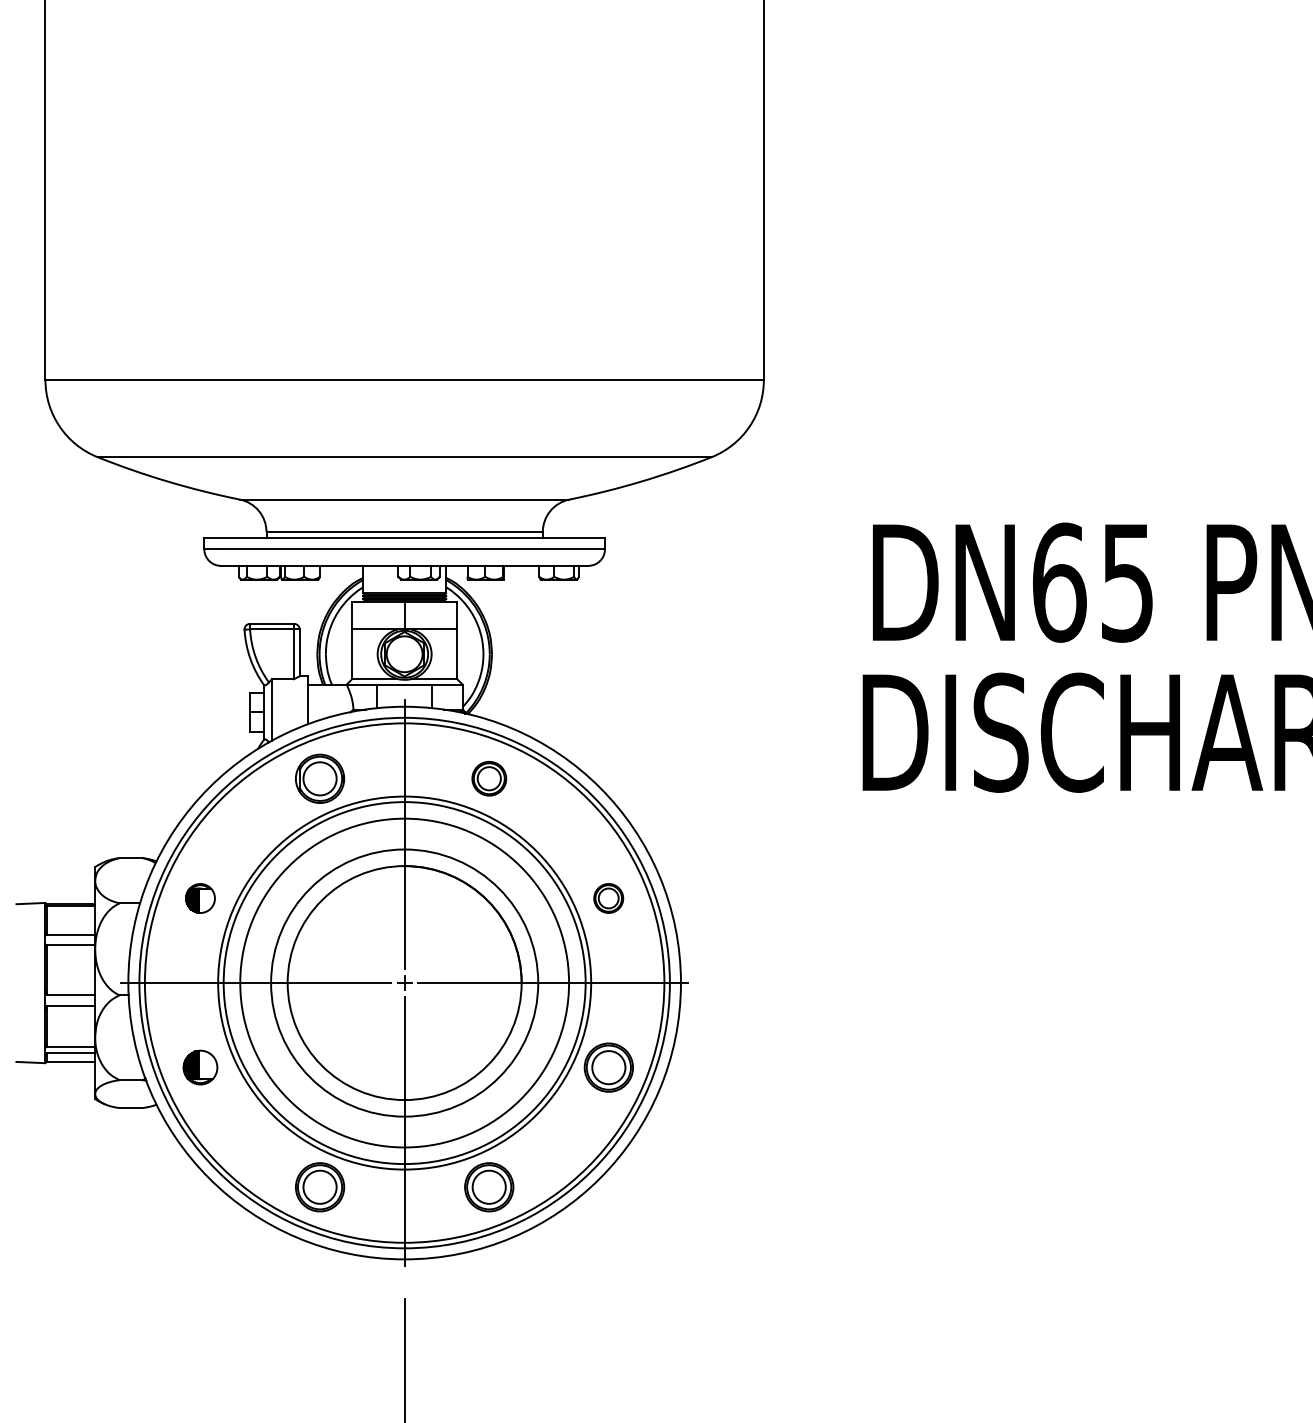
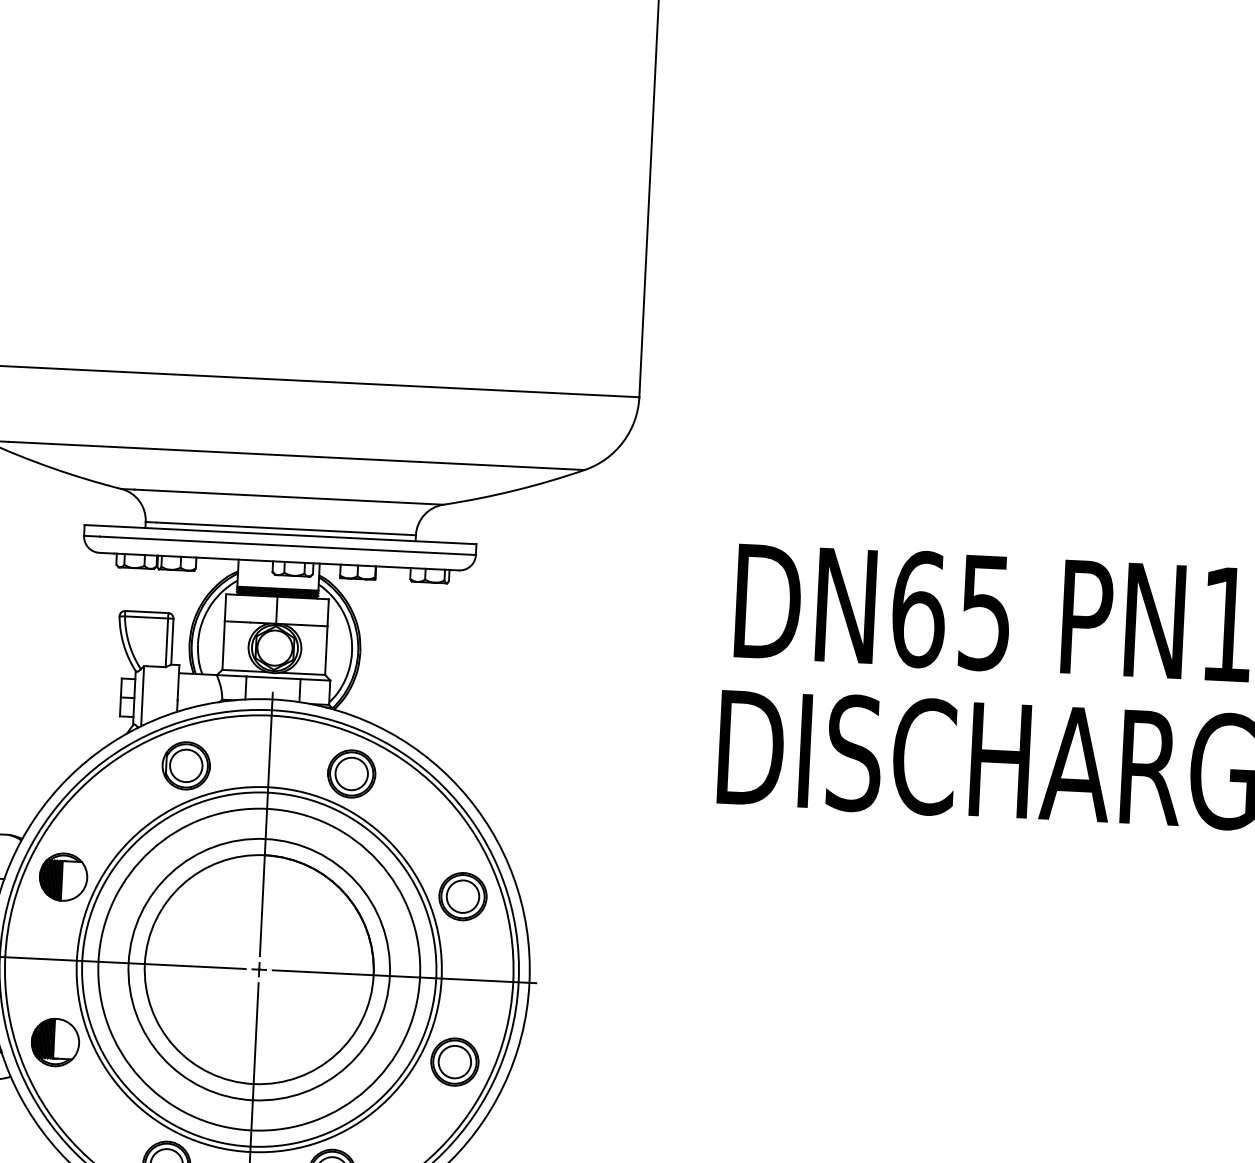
part: (489, 778) -> (352, 773), size x1.43
part: (200, 898) -> (63, 877), size x1.67
part: (608, 898) -> (462, 896), size x1.67
part: (200, 1067) -> (55, 1042), size x1.43

